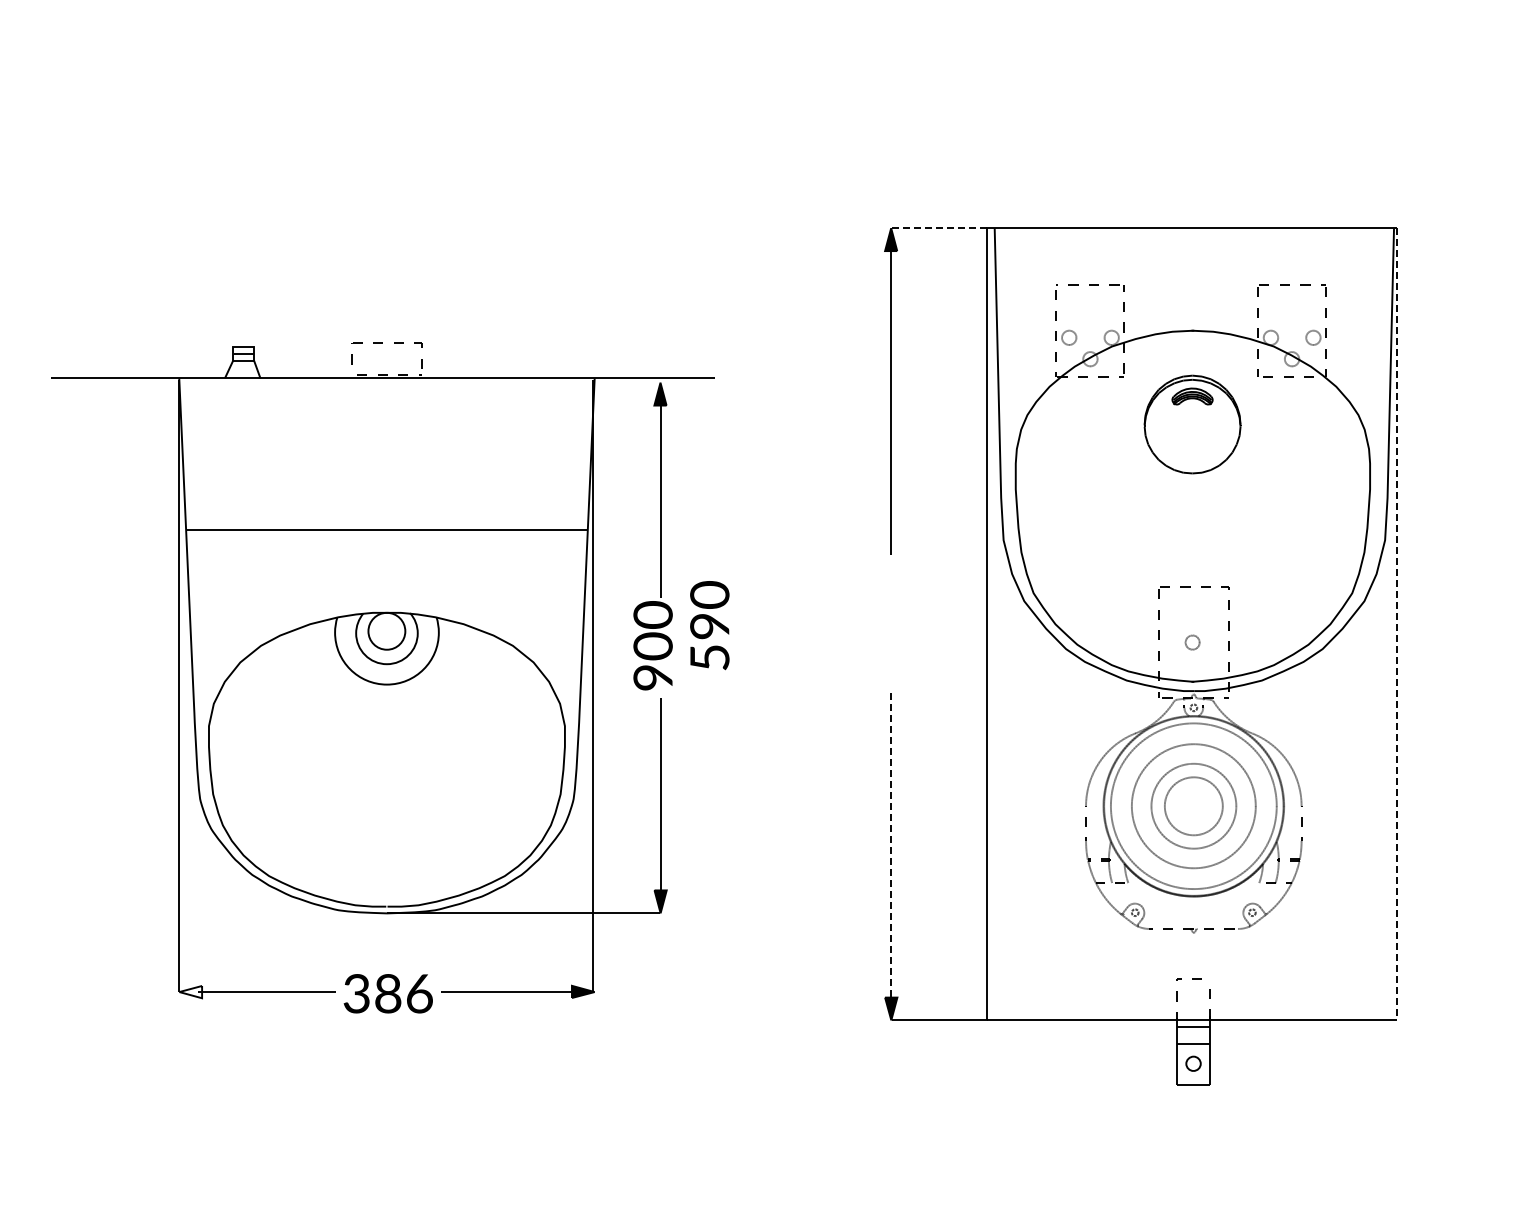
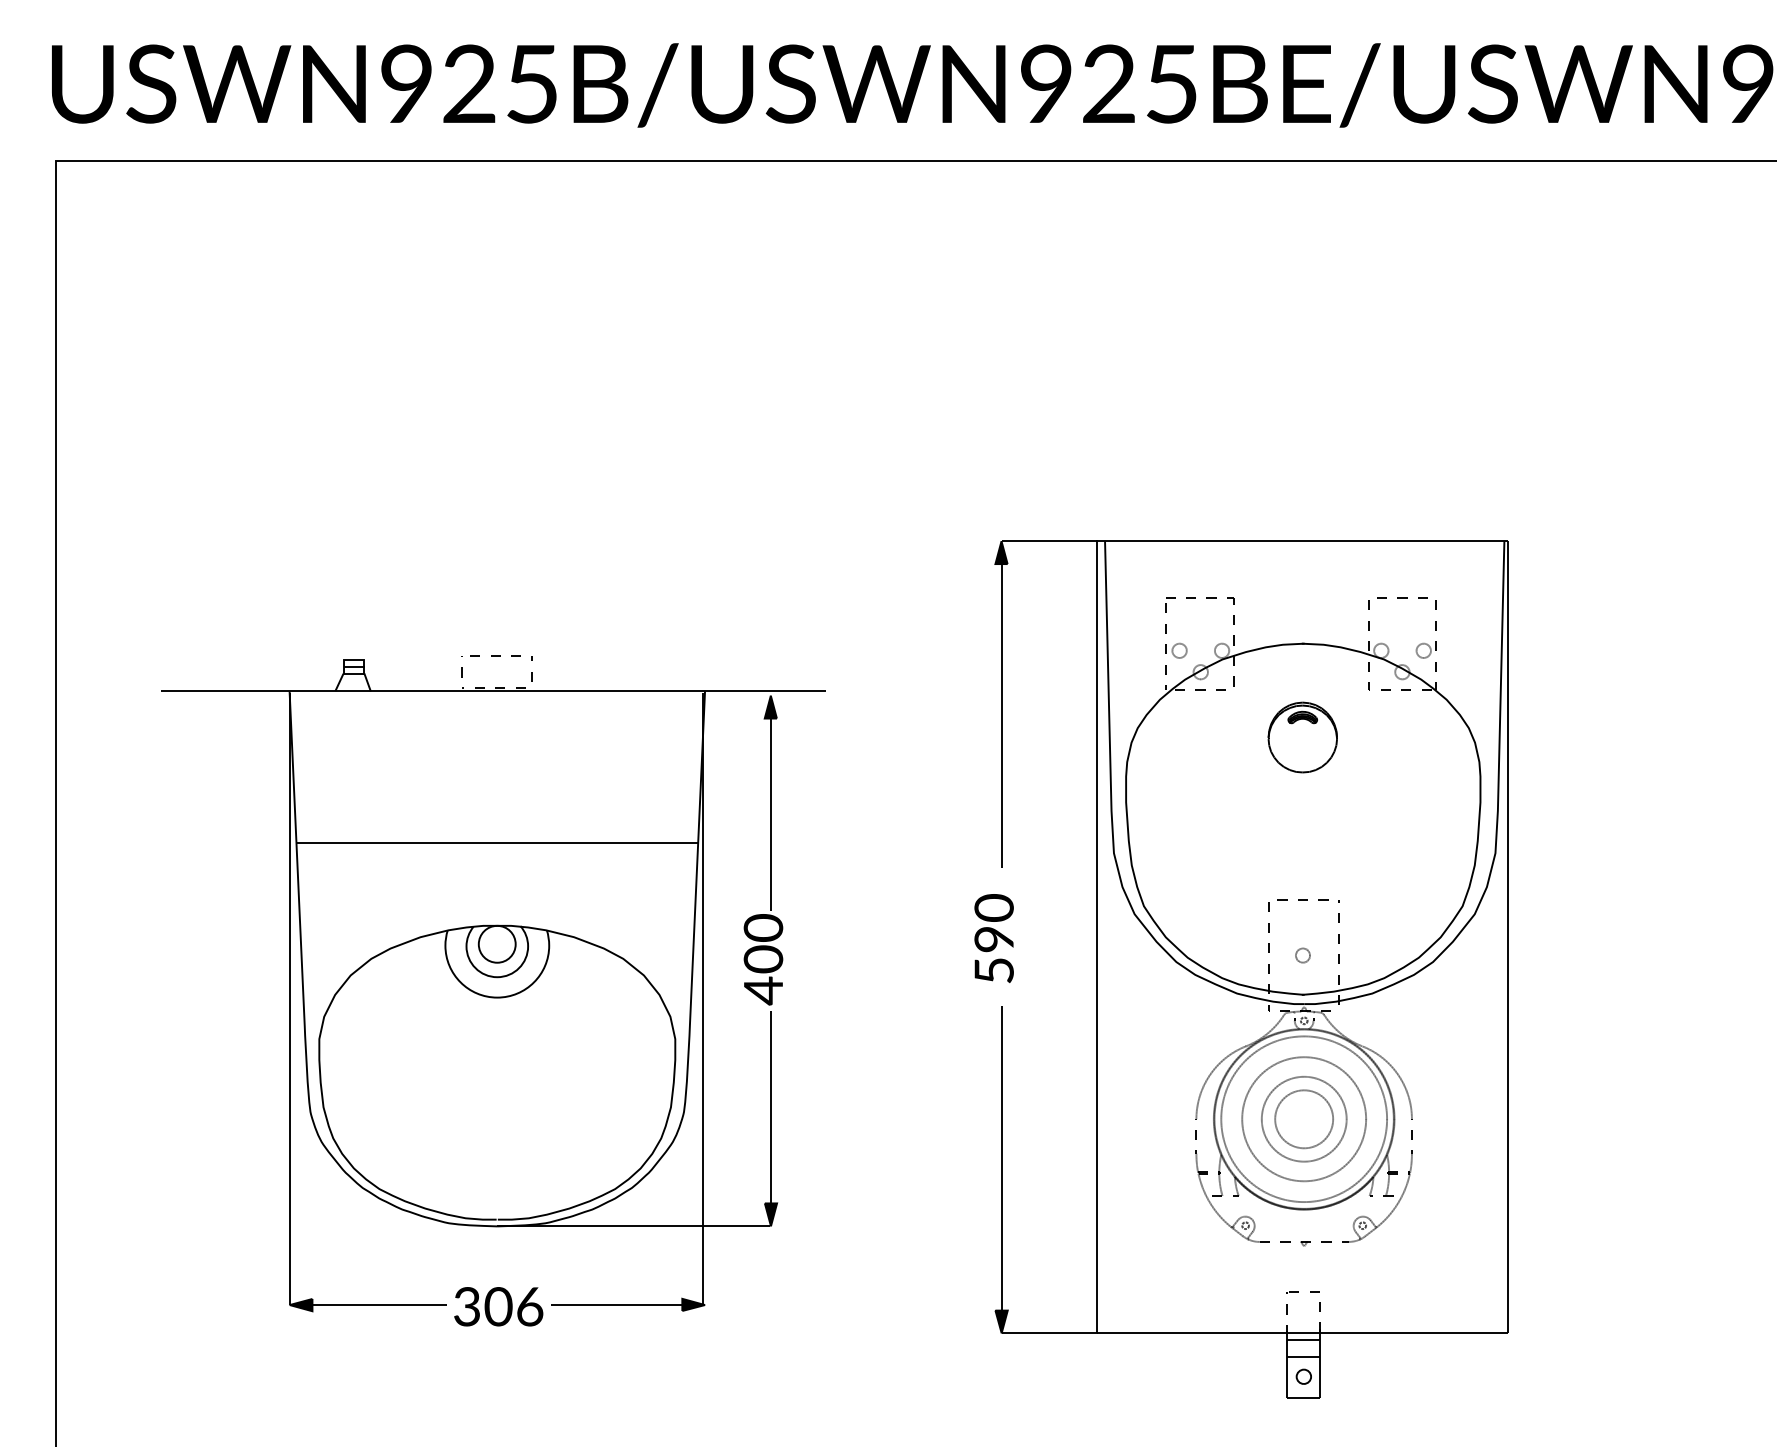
line: (940, 228) -> (1050, 541), dashed -> solid
part: (1192, 424) -> (1302, 737), size x0.71
line: (1397, 624) -> (1507, 937), dashed -> solid
text: (709, 625) -> (993, 938), moved
text: (652, 677) -> (762, 990), 900 -> 400
line: (891, 848) -> (1001, 1161), dashed -> solid
fill: (190, 991) -> (300, 1304), added
text: (388, 994) -> (498, 1307), 386 -> 306

